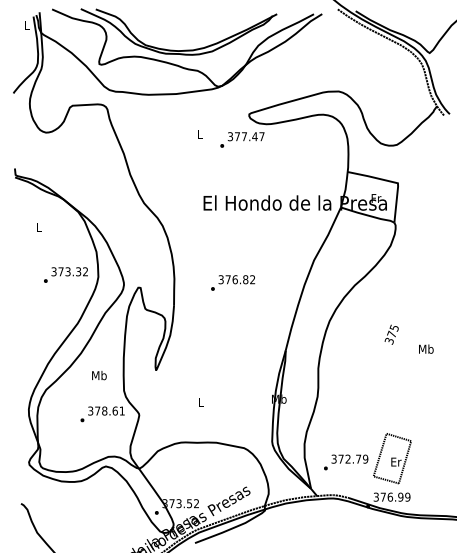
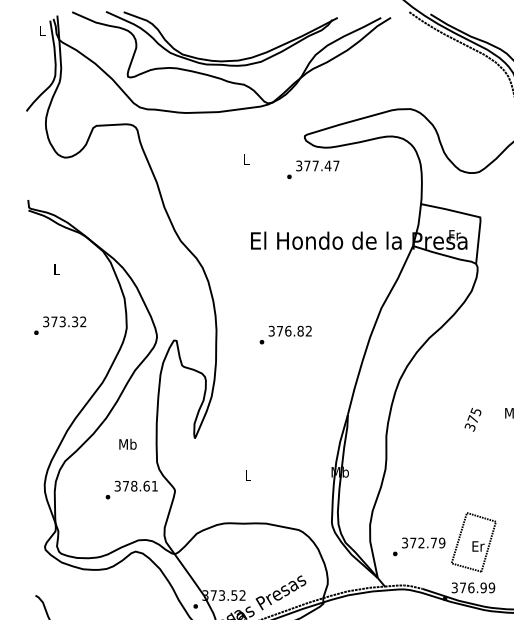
text: (242, 139) -> (313, 169), moved
text: (65, 274) -> (59, 325), moved
text: (391, 334) -> (472, 419), moved

